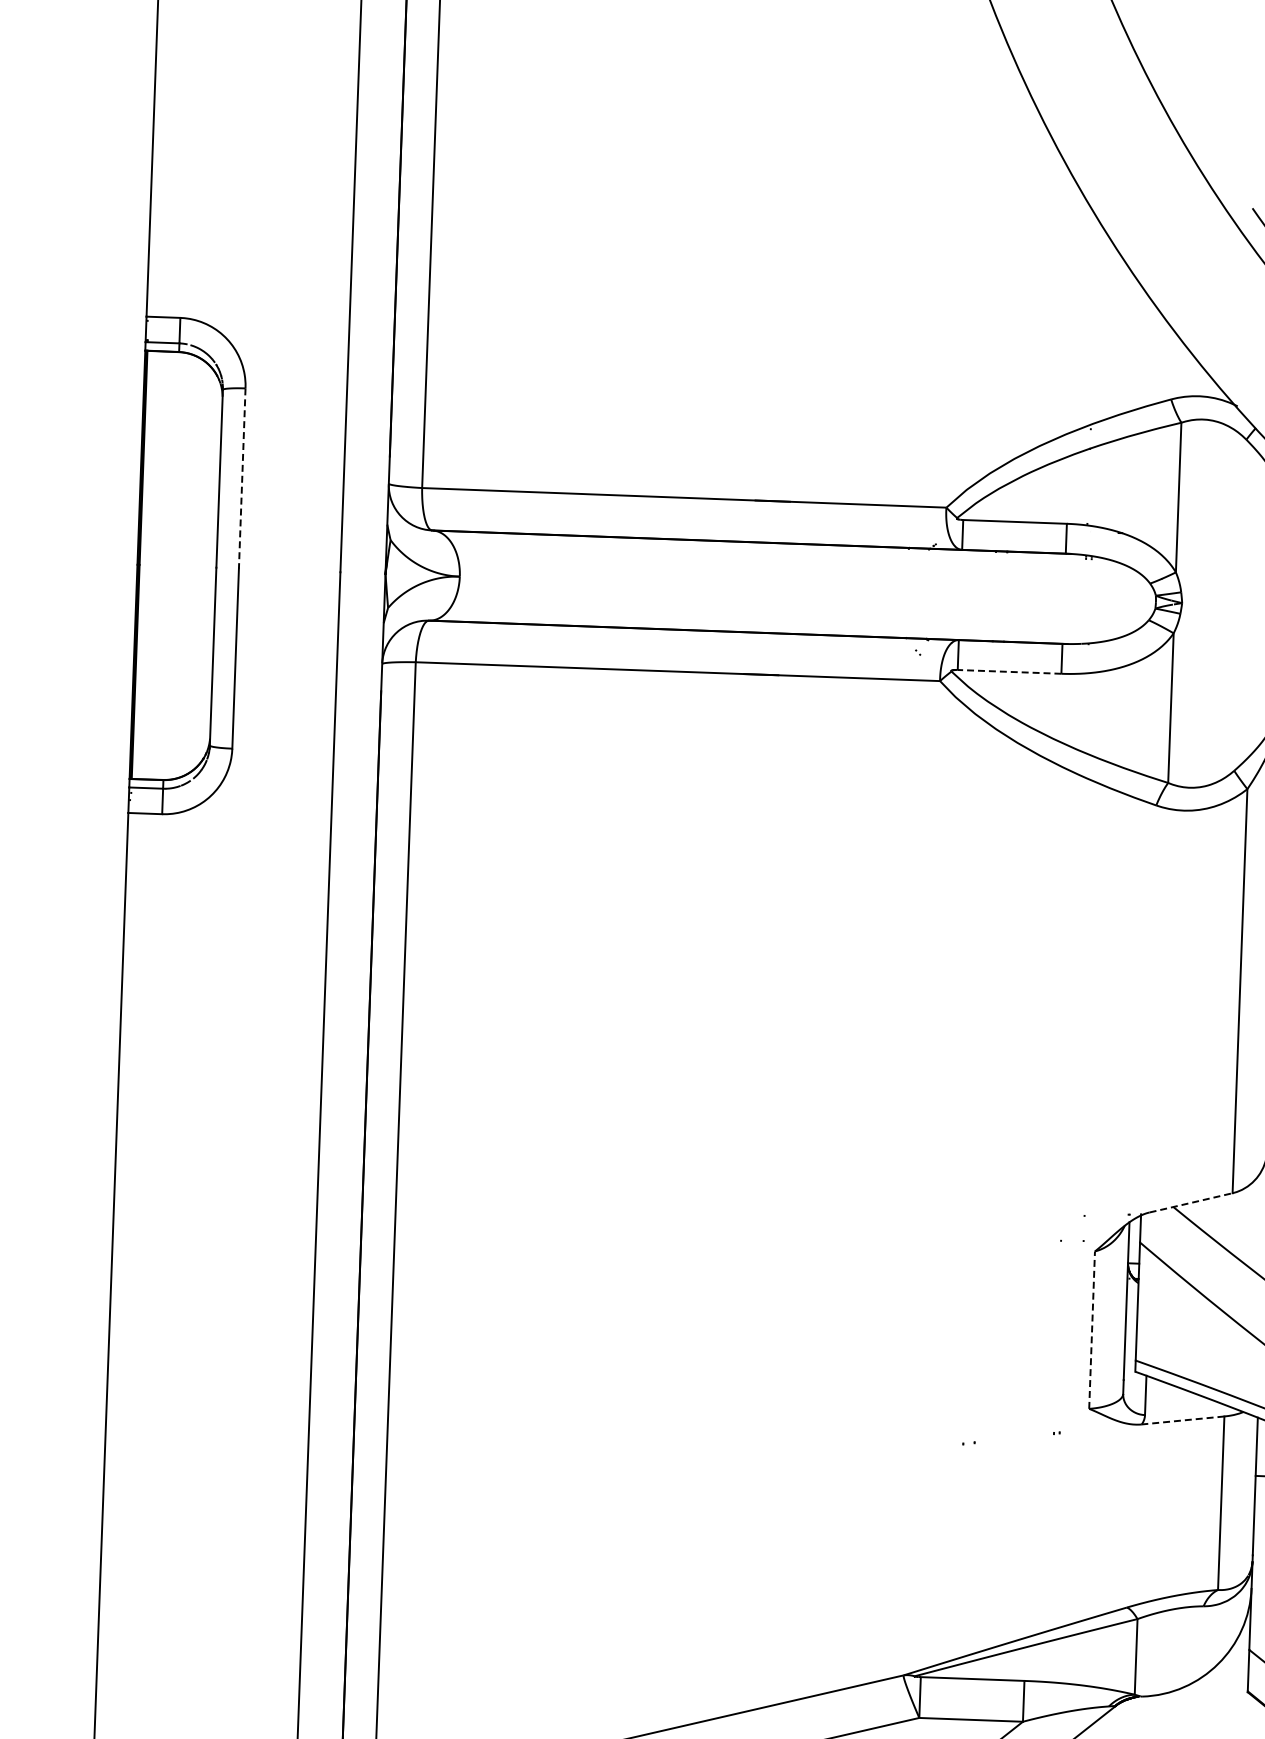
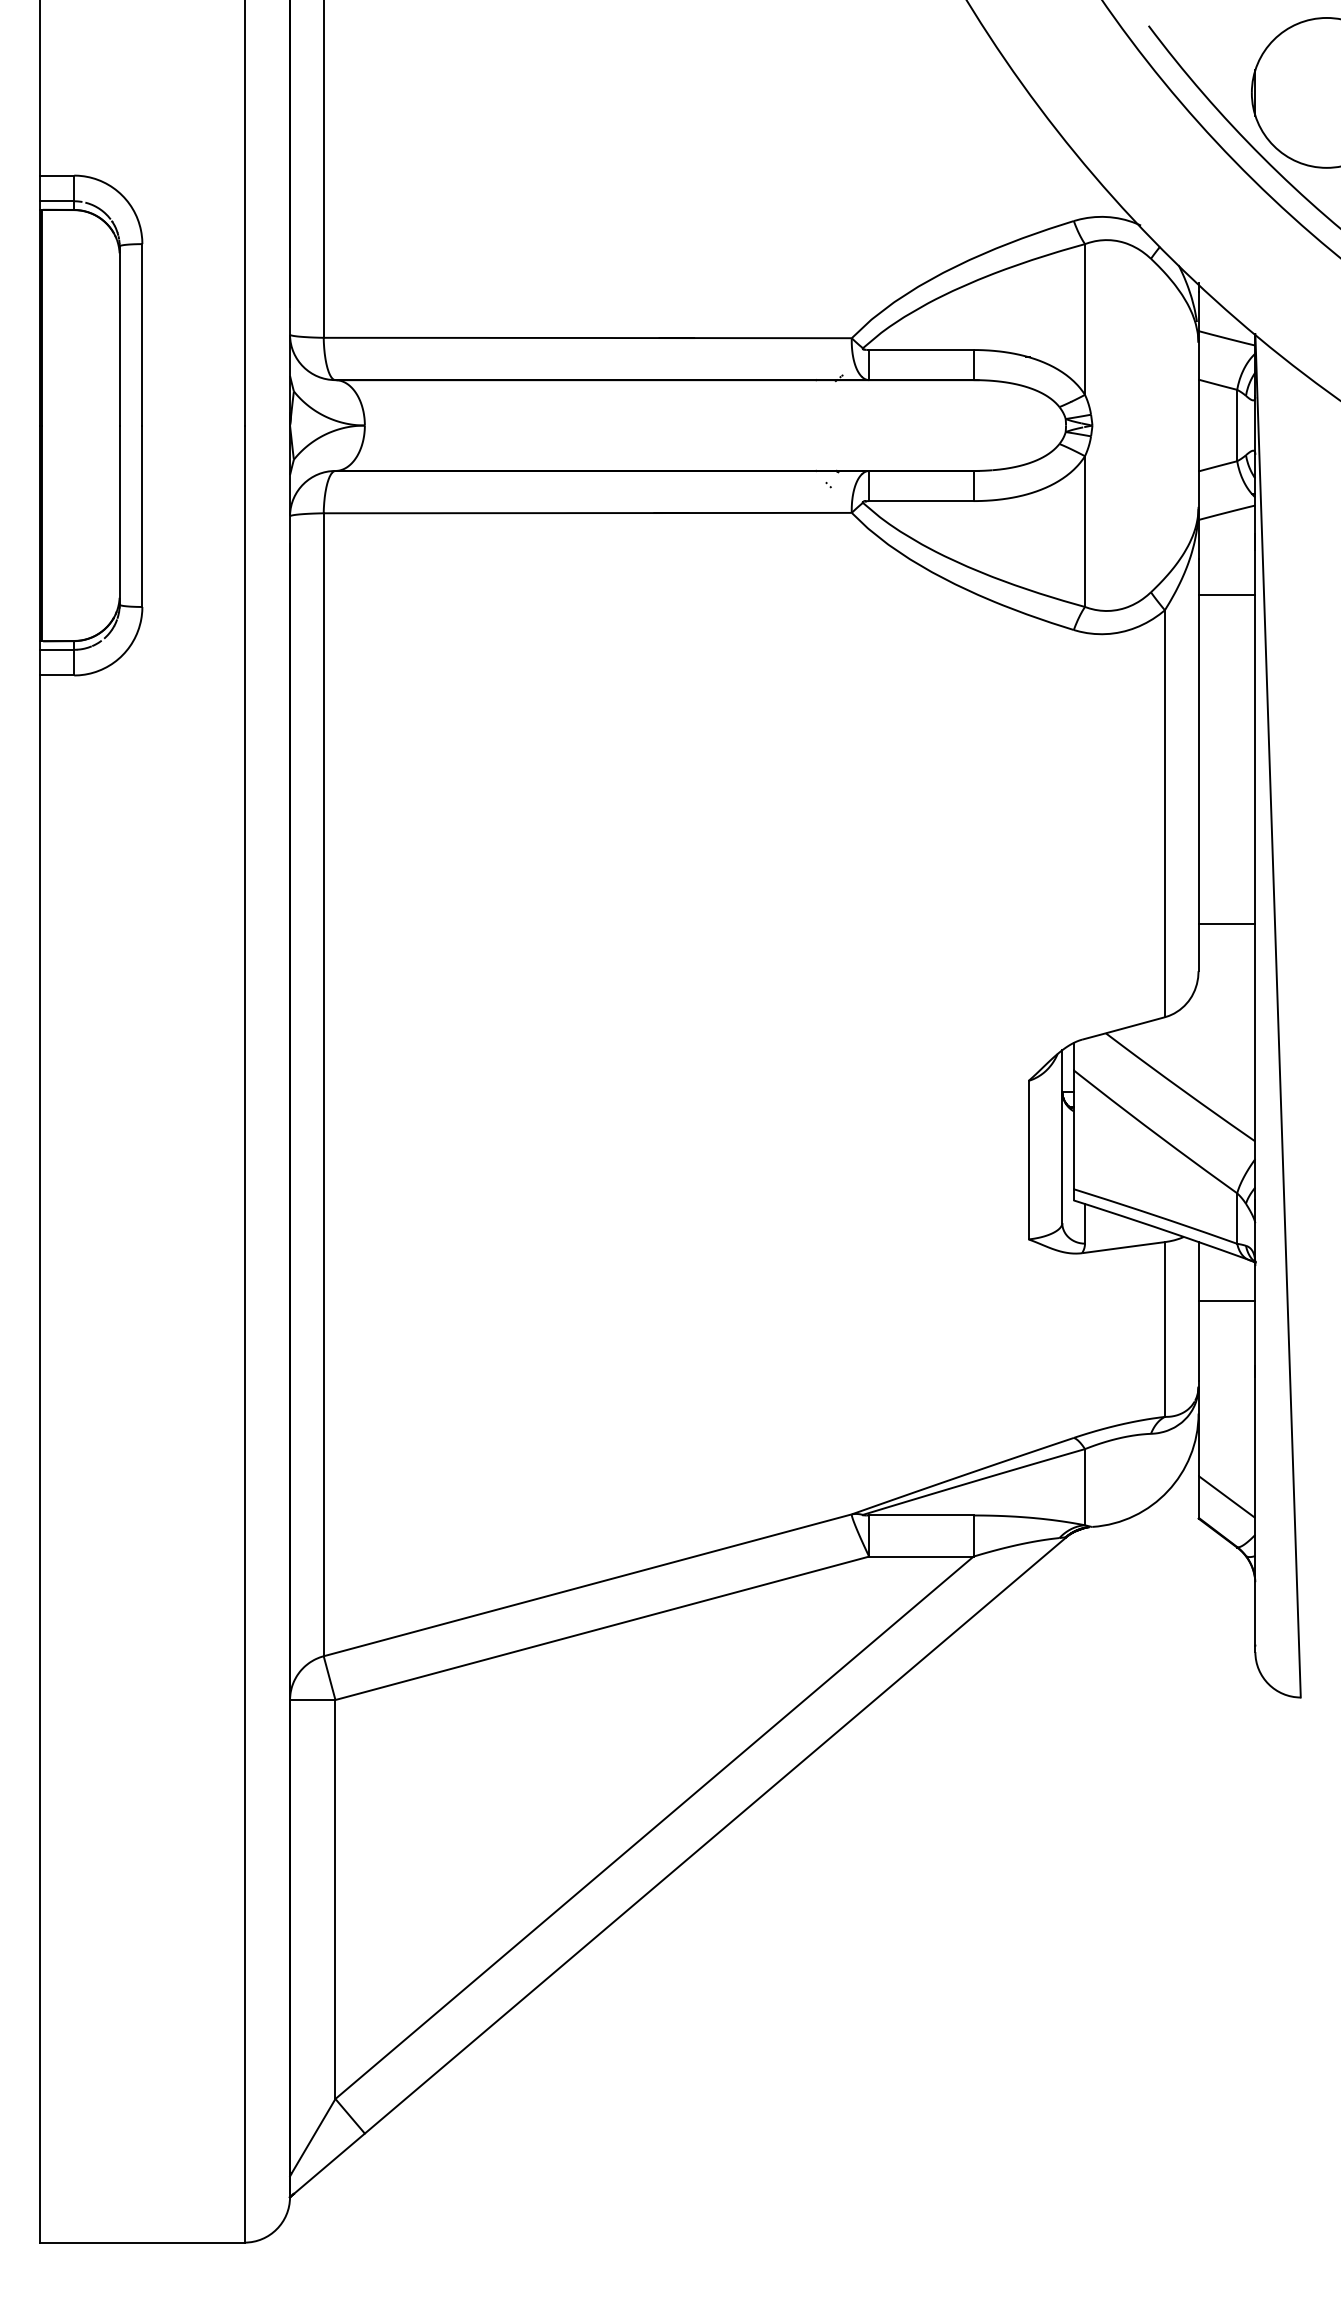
line: (242, 478) -> (142, 334), dashed -> solid
line: (1008, 672) -> (920, 501), dashed -> solid
line: (1191, 1202) -> (1123, 1028), dashed -> solid
line: (1091, 1329) -> (1028, 1159), dashed -> solid
line: (1183, 1420) -> (1123, 1247), dashed -> solid

